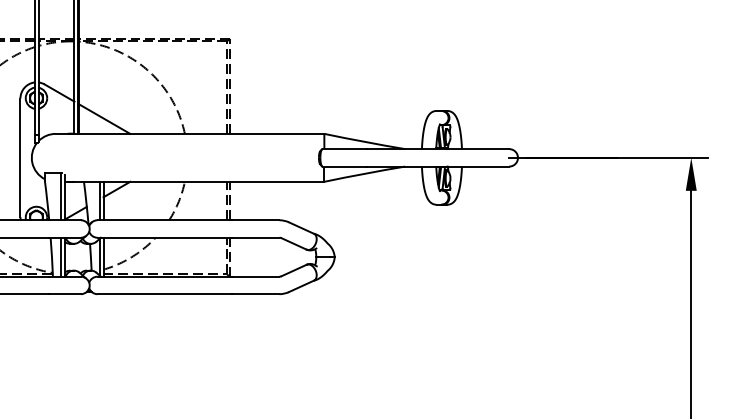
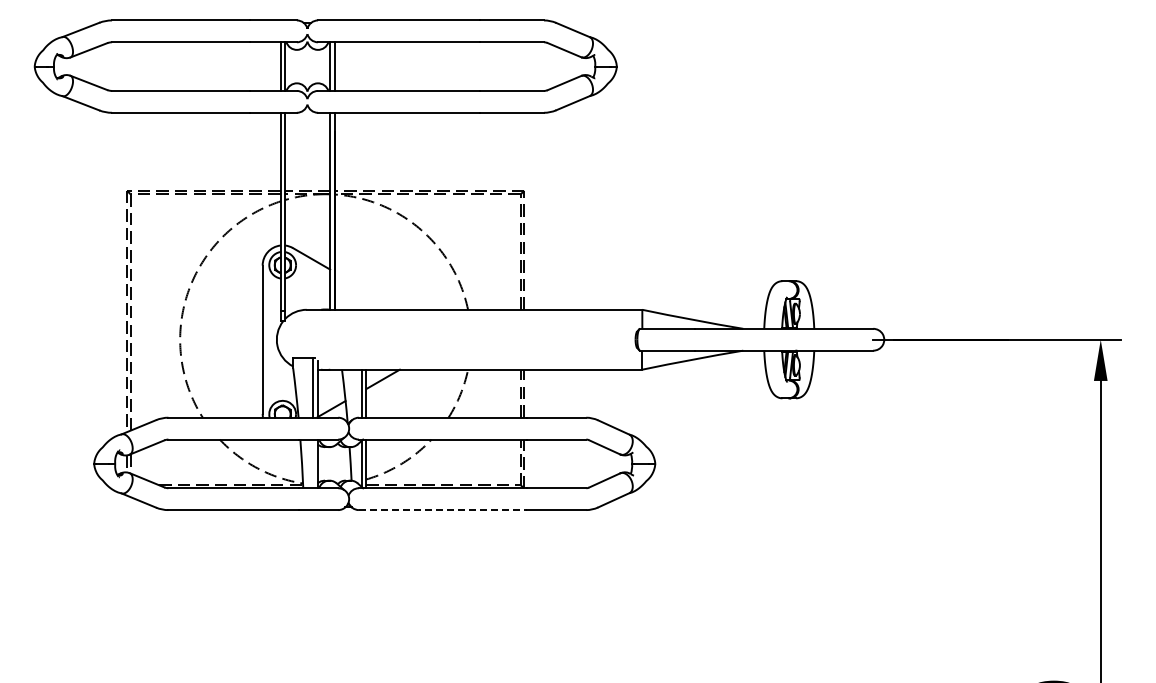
line: (104, 118) -> (367, 290), removed
line: (60, 256) -> (312, 463), removed
line: (164, 294) -> (442, 510), solid -> dashed

